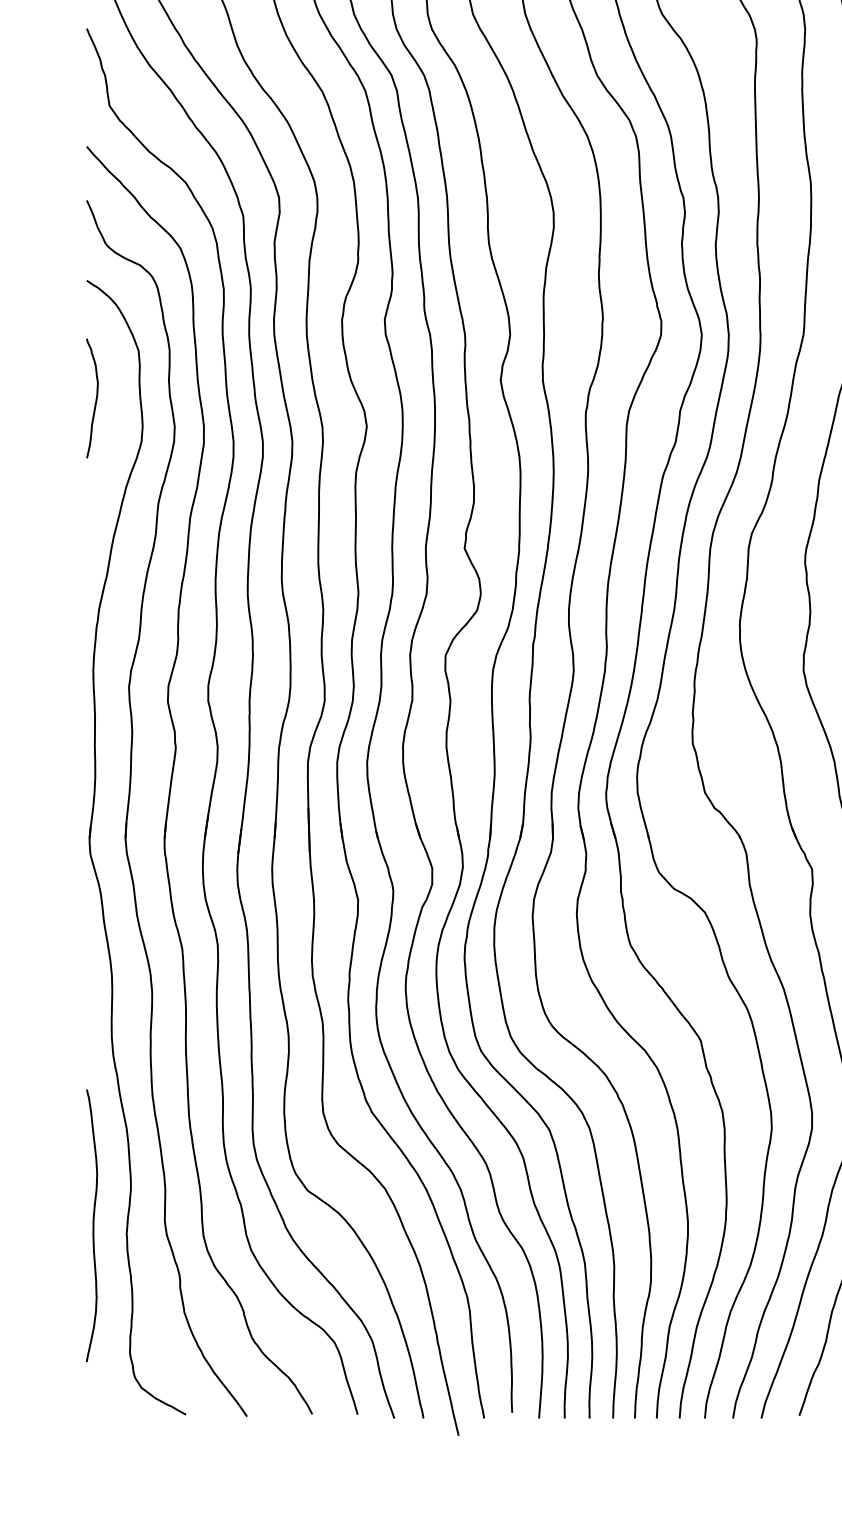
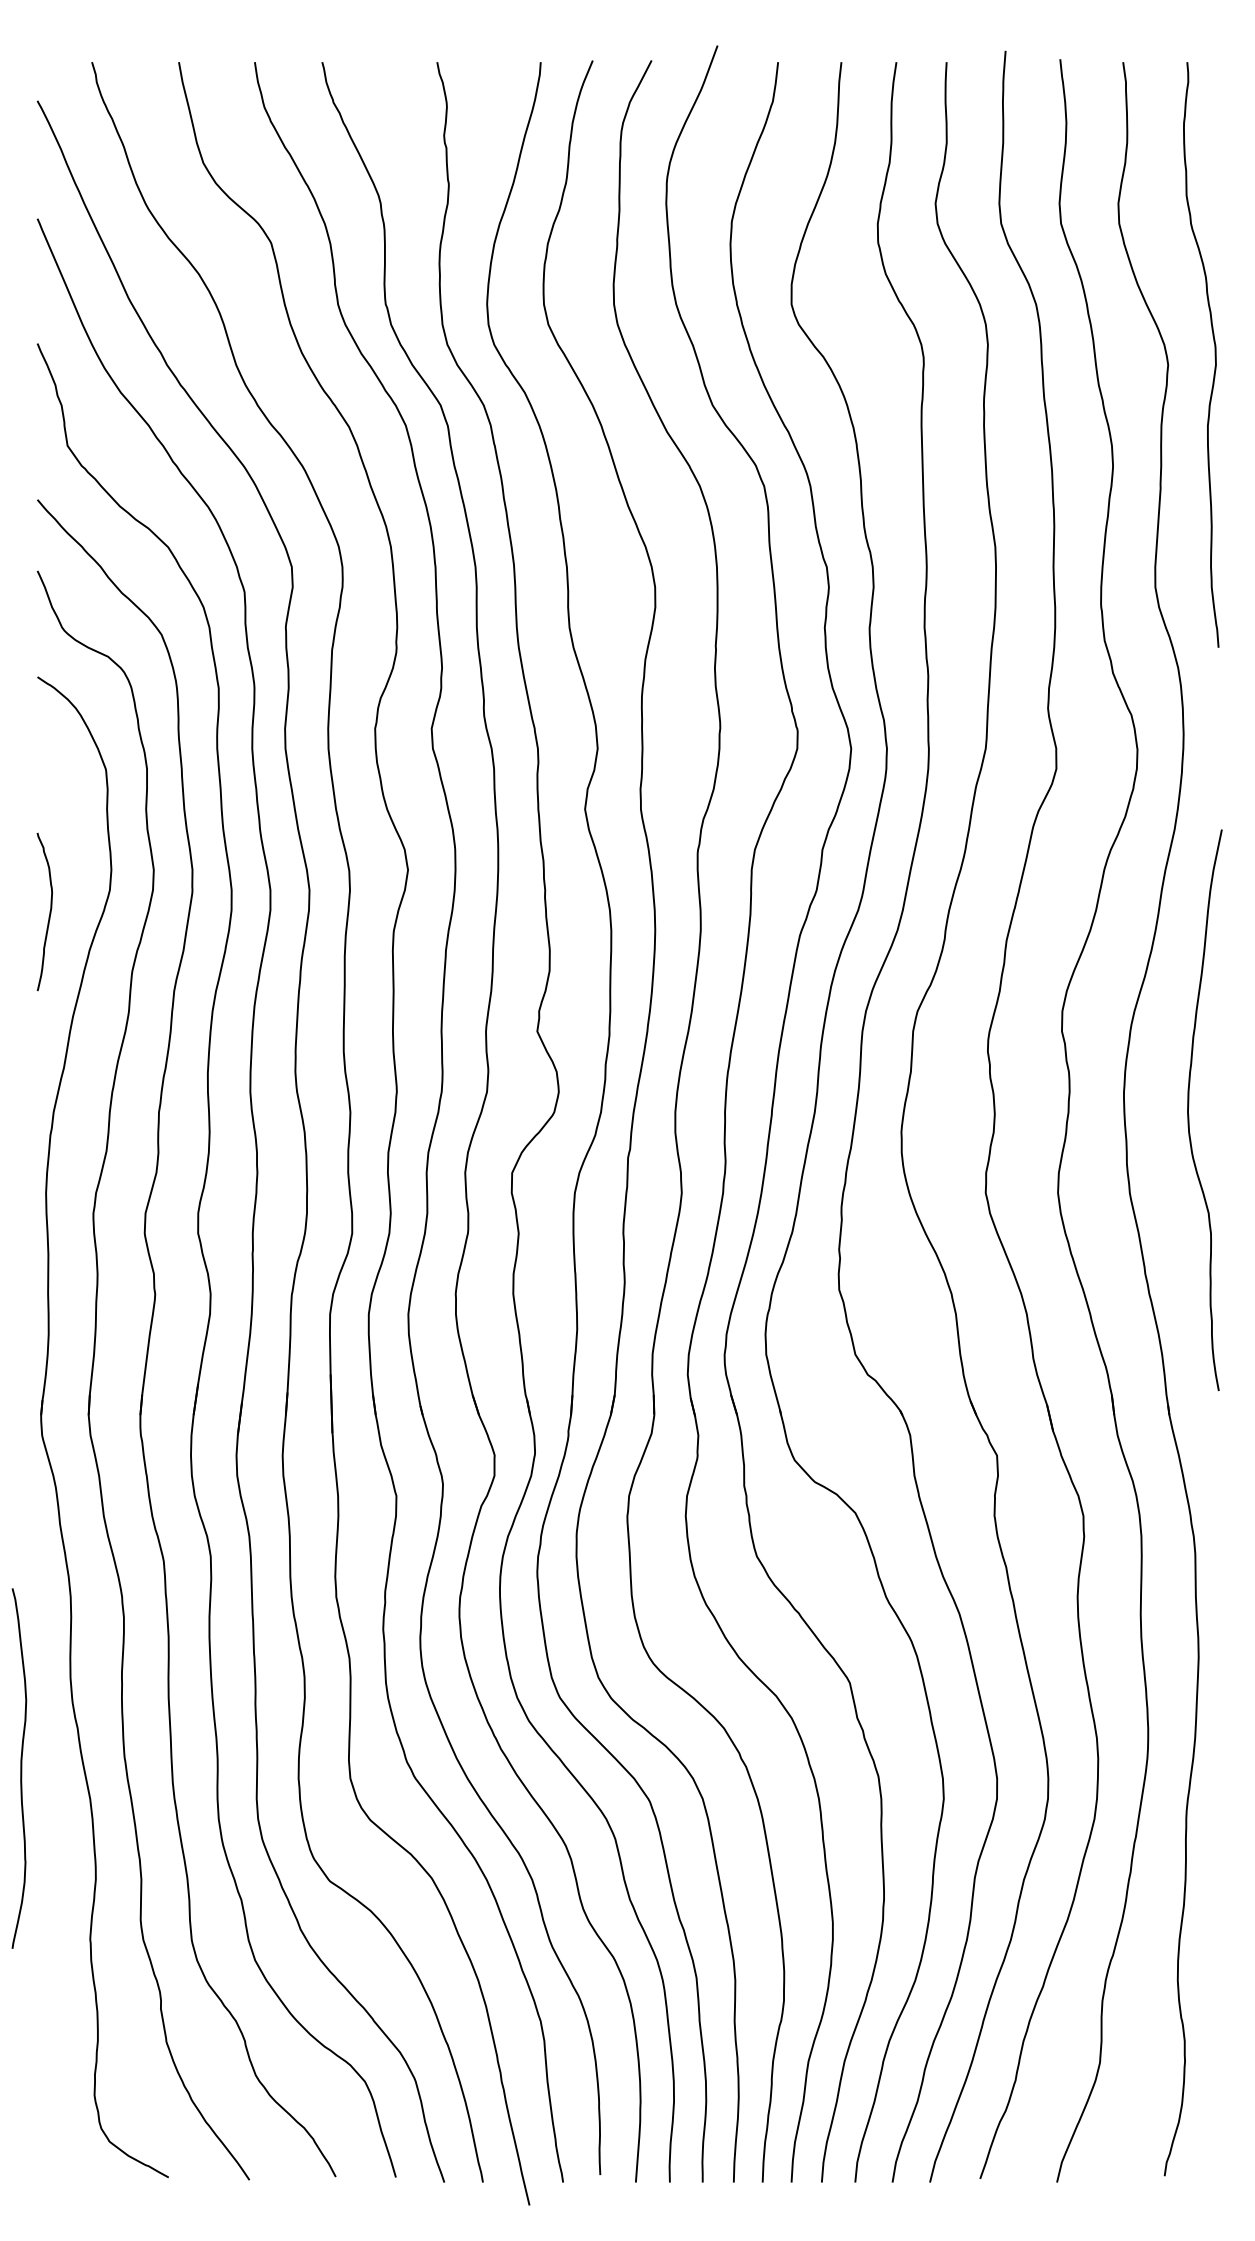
curve: (95, 398) -> (49, 911), moved
curve: (92, 1225) -> (20, 1768), moved

